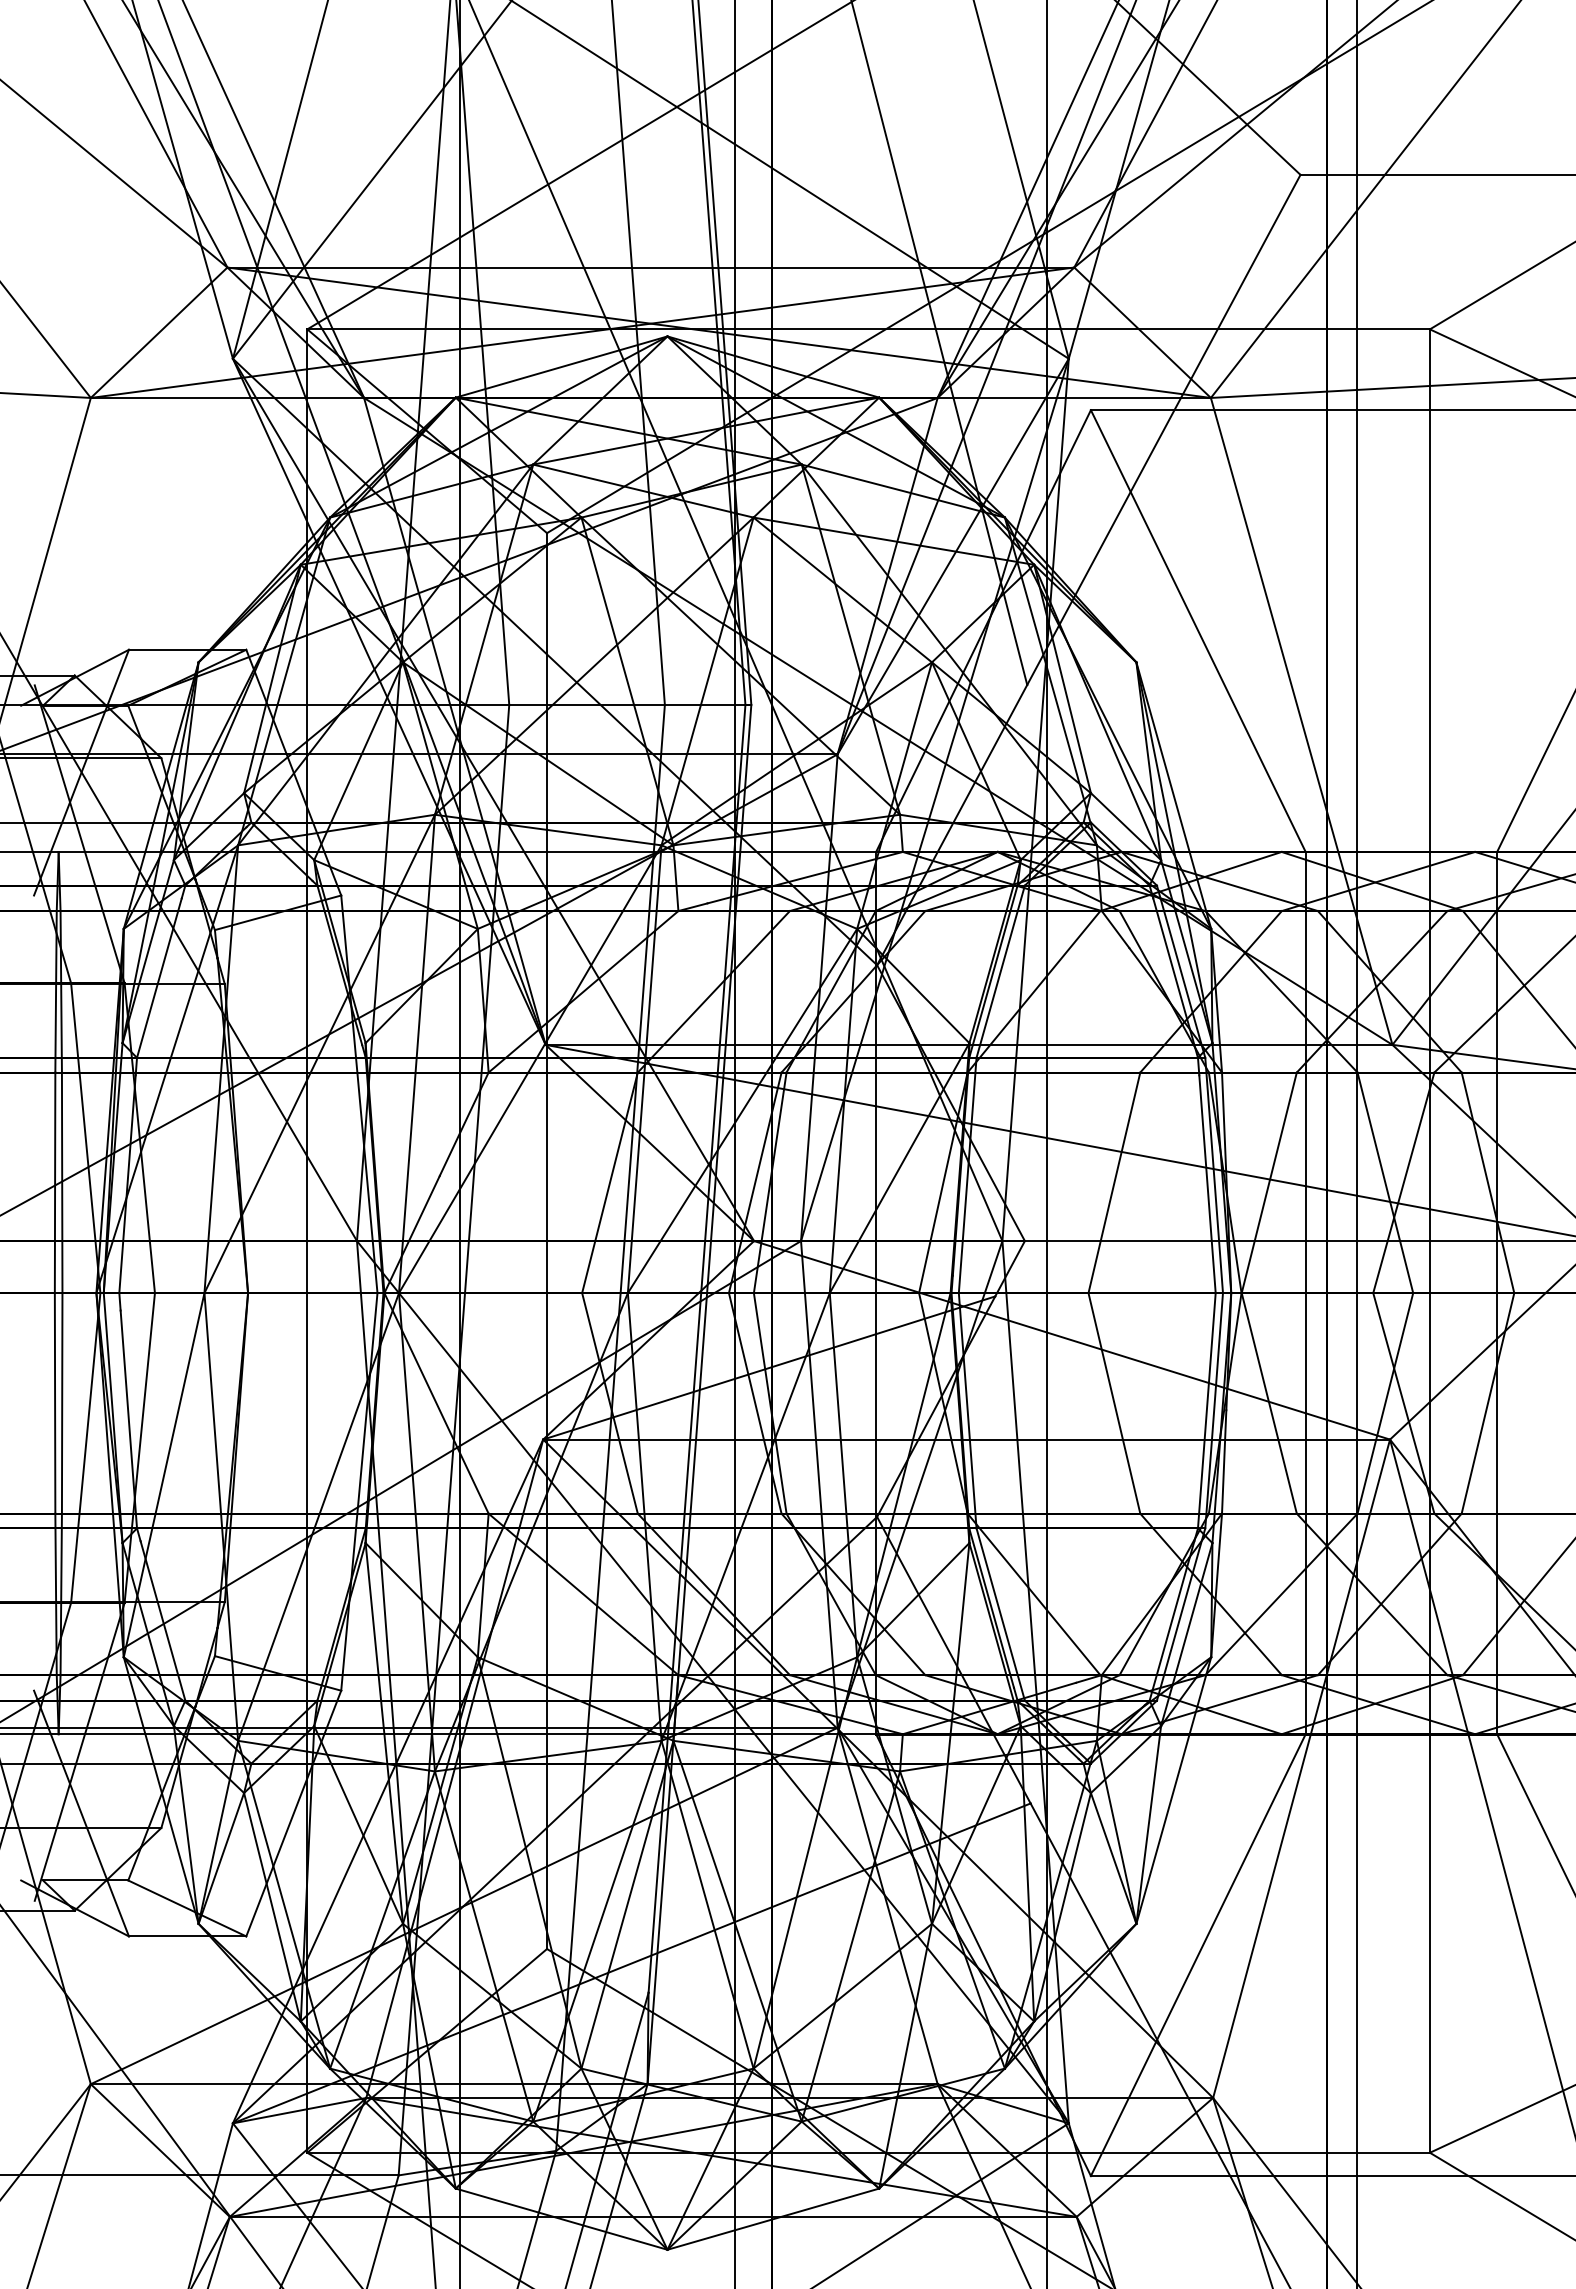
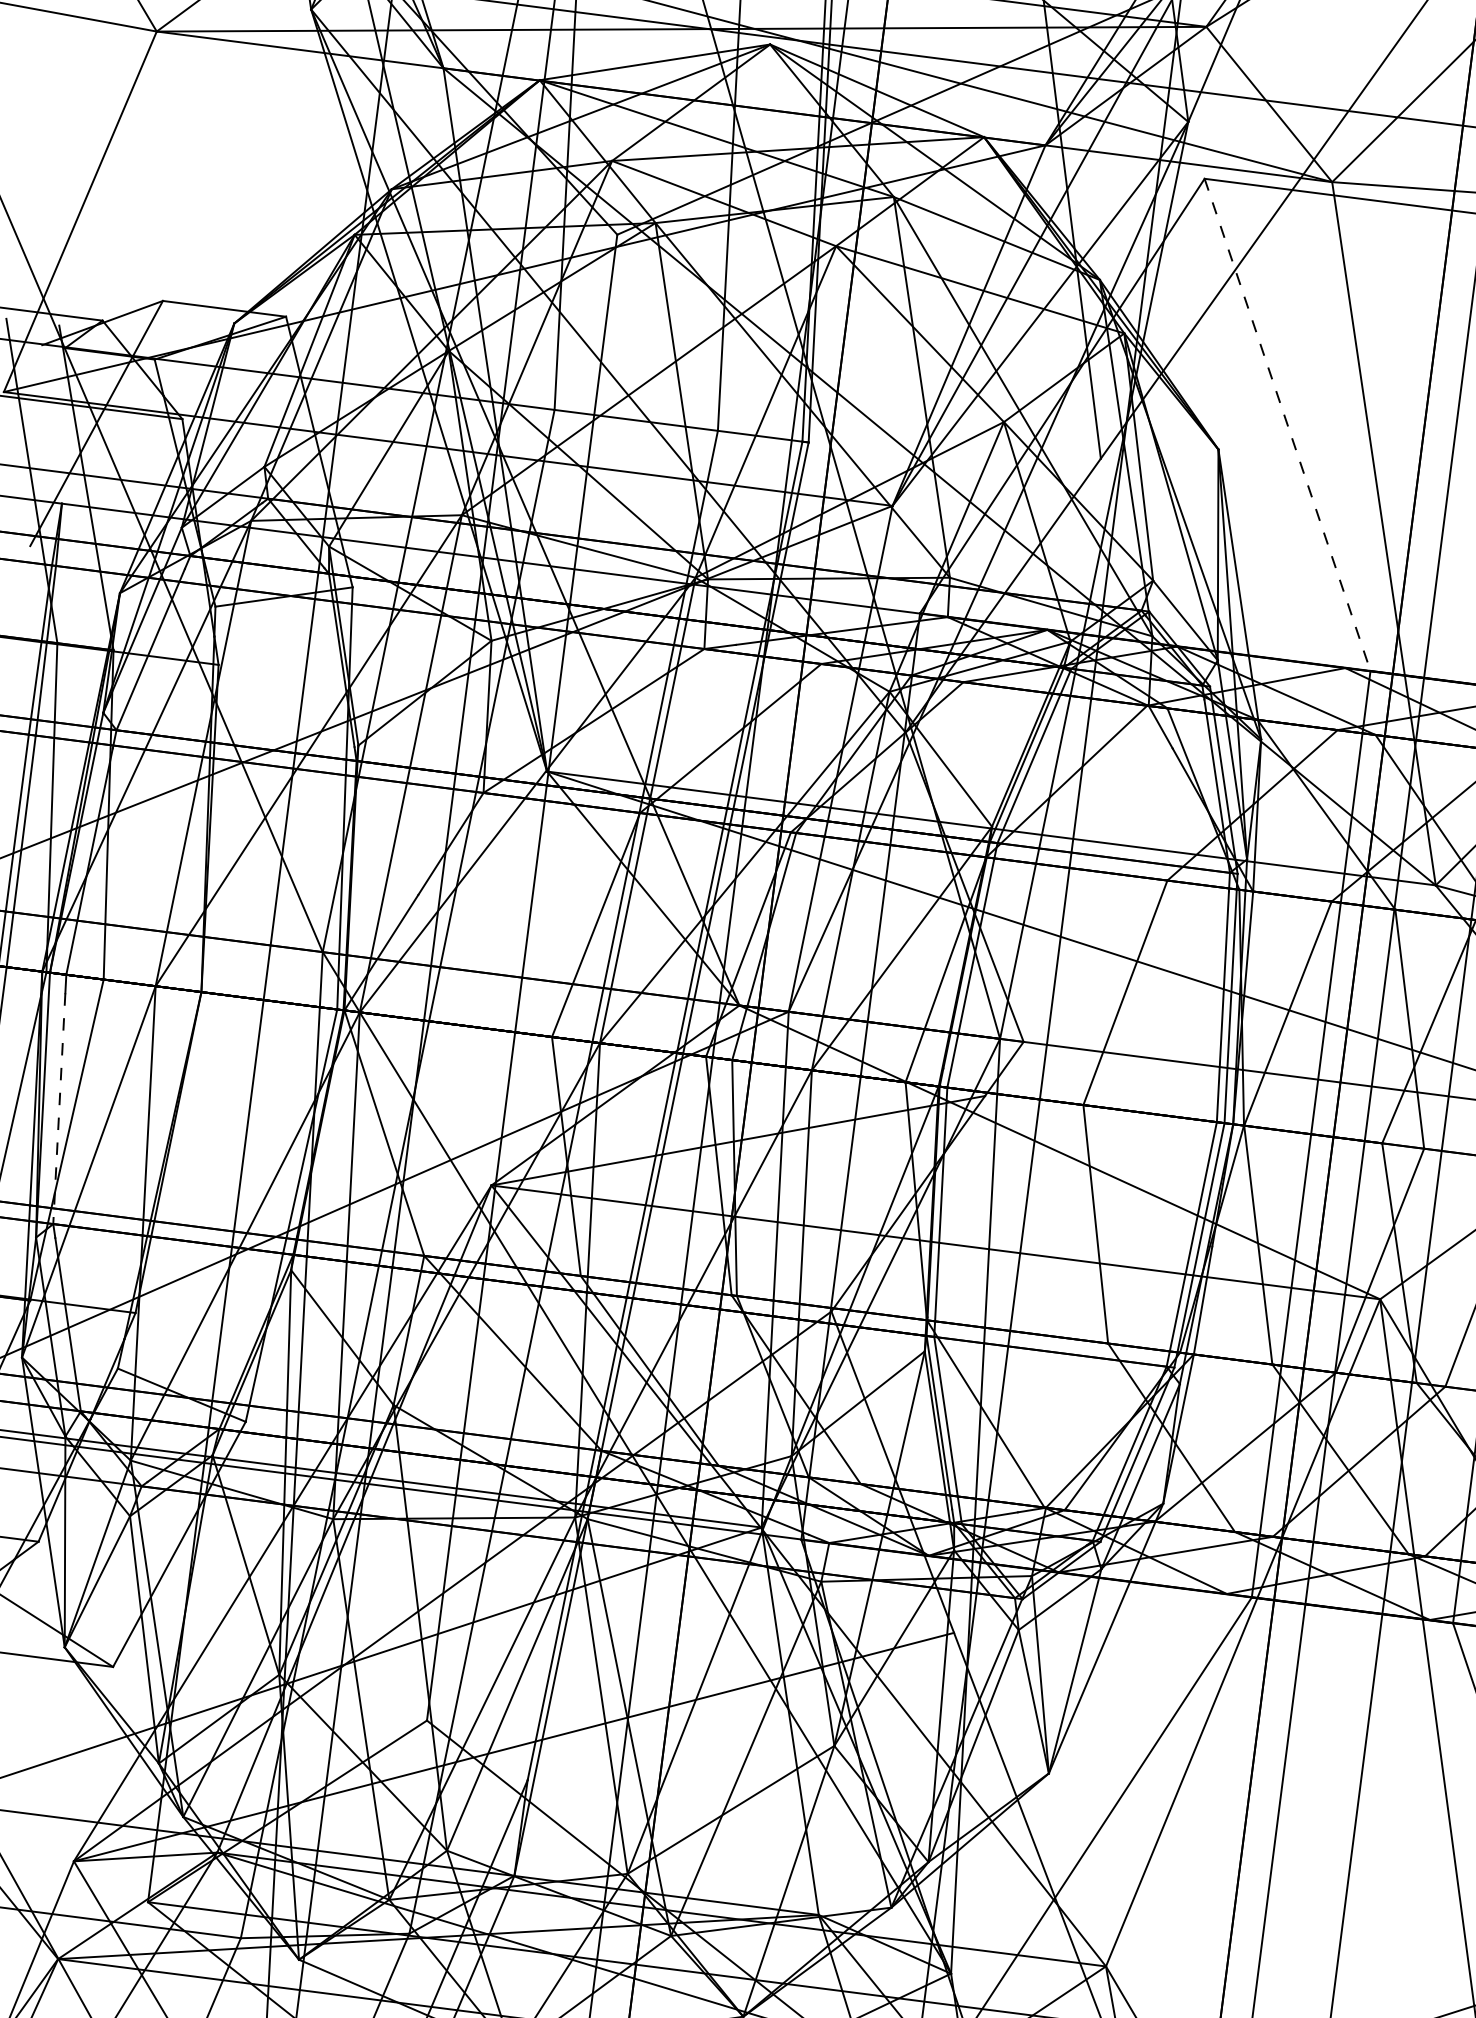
line: (1198, 631) -> (1287, 425), solid -> dashed
line: (128, 1419) -> (58, 1108), solid -> dashed

